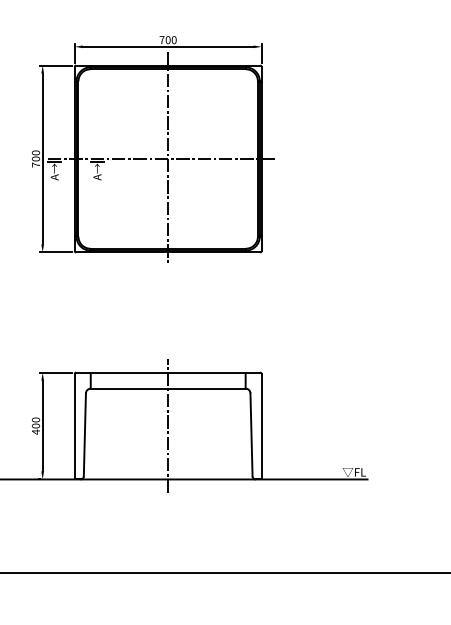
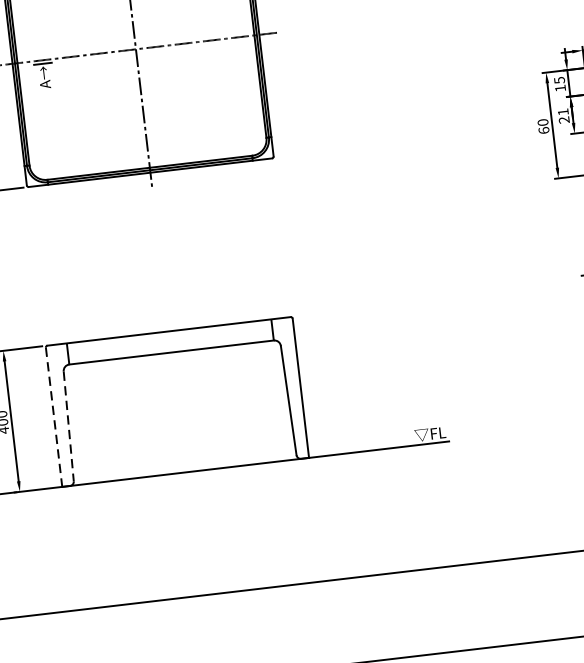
line: (168, 425) -> (177, 401), removed
line: (74, 426) -> (53, 417), solid -> dashed
line: (84, 435) -> (68, 427), solid -> dashed

